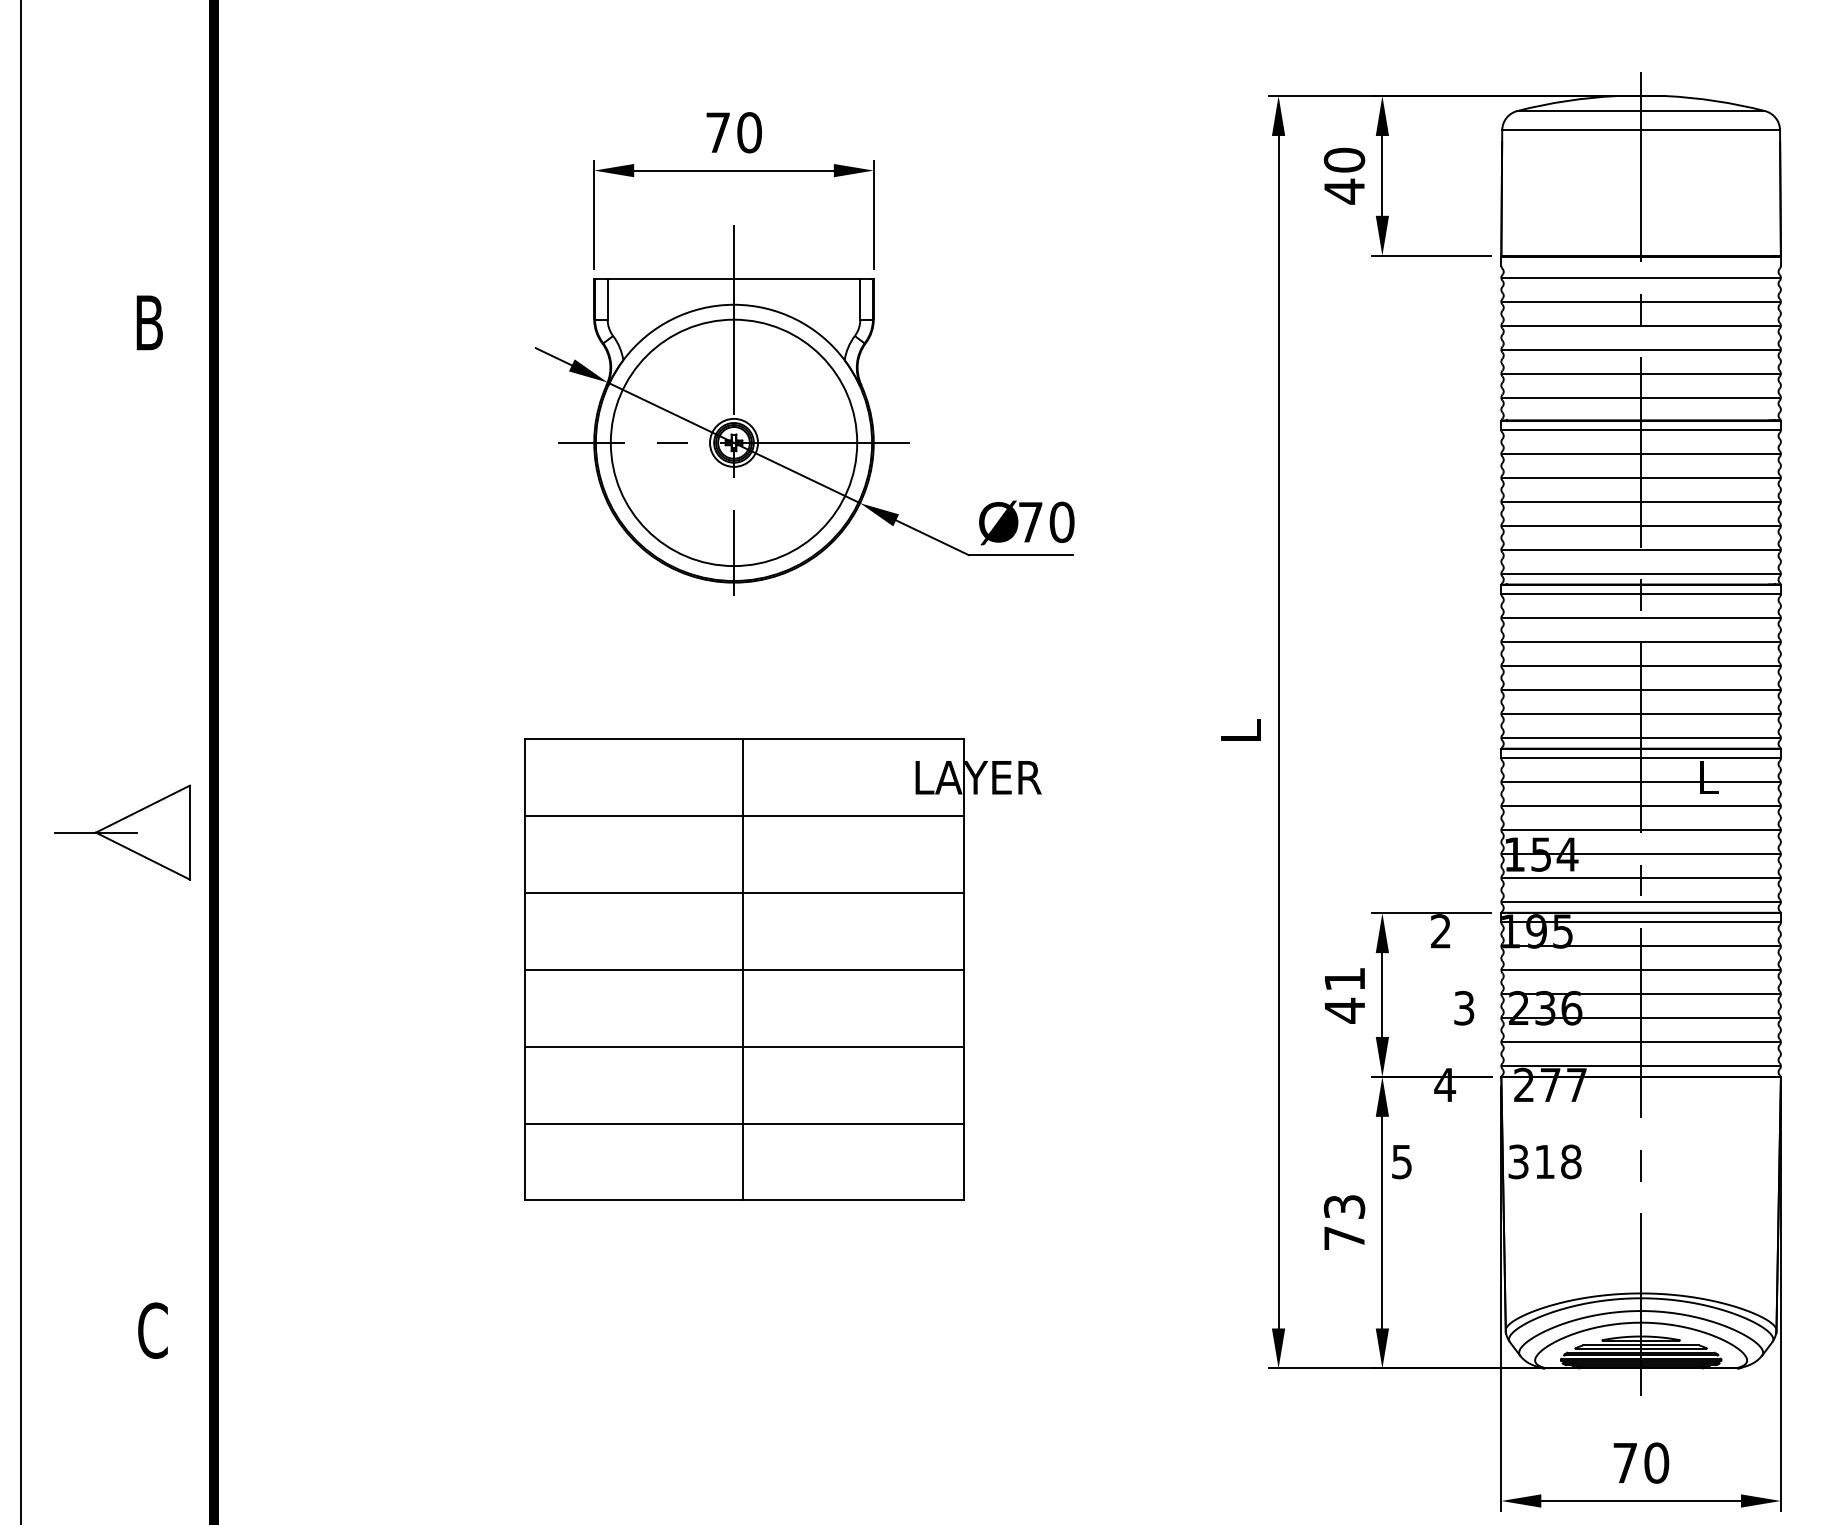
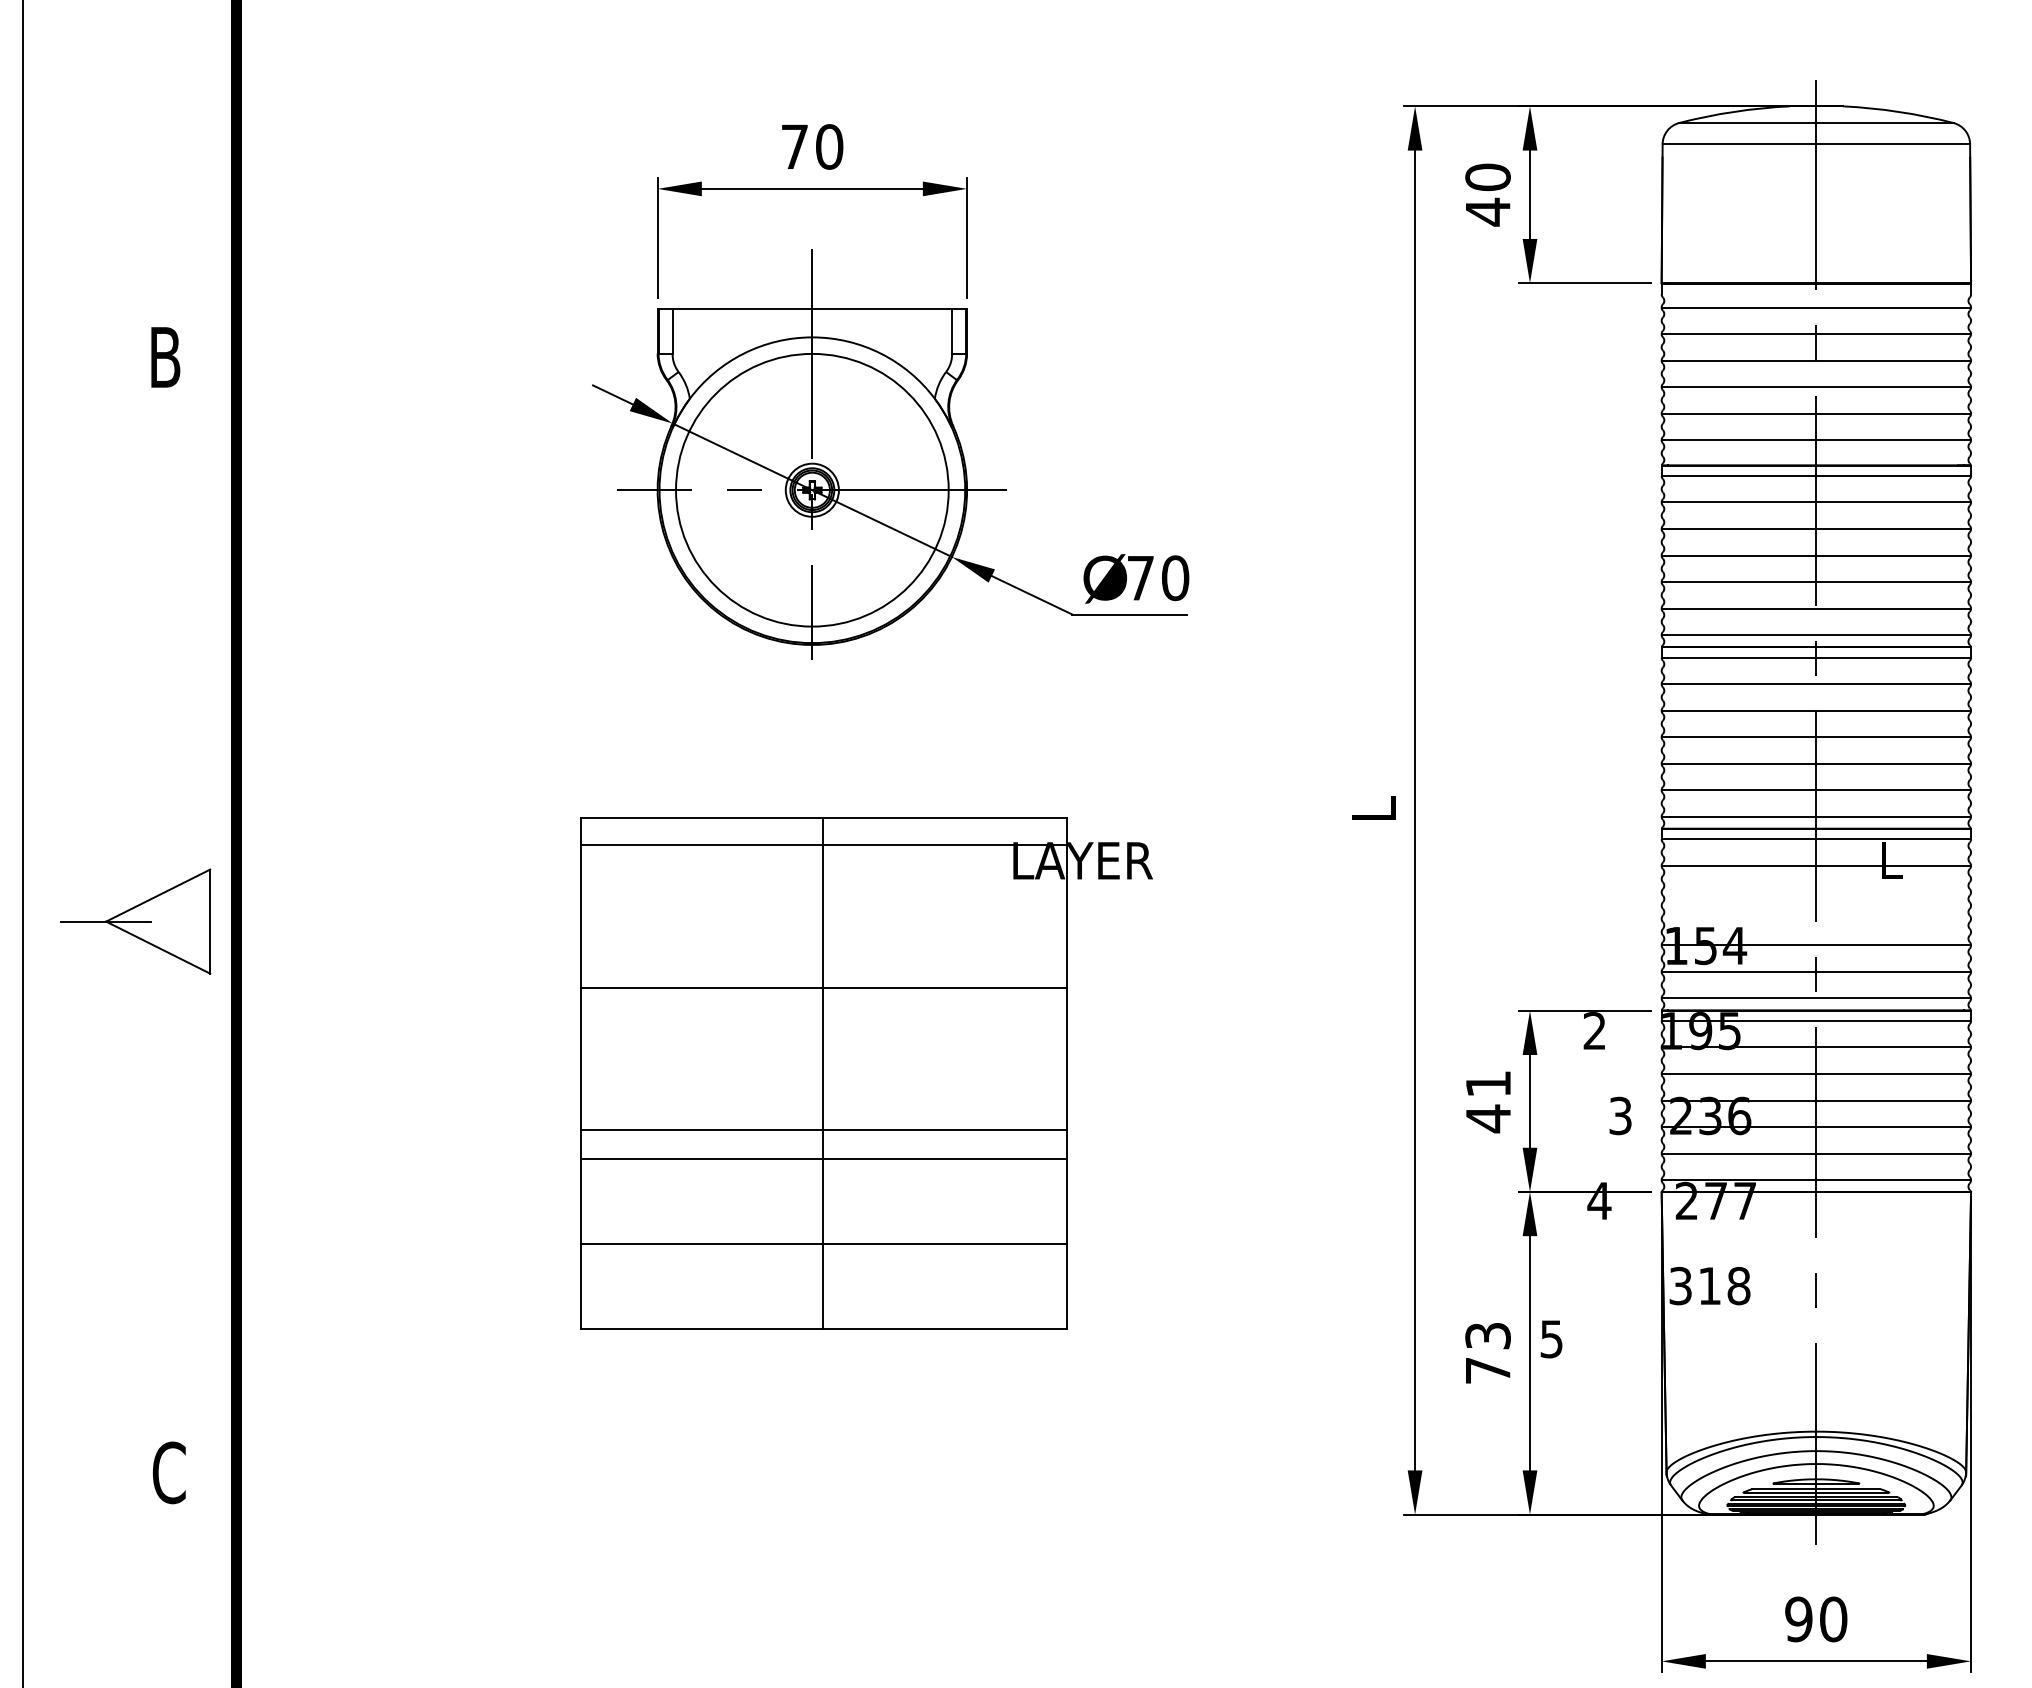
line: (1640, 806) -> (1815, 892), removed
line: (744, 816) -> (823, 845), moved
line: (1640, 830) -> (1815, 919), removed
line: (744, 969) -> (823, 1129), moved
text: (1401, 1162) -> (1551, 1339), moved
text: (1625, 1462) -> (1799, 1618), 70 -> 90

